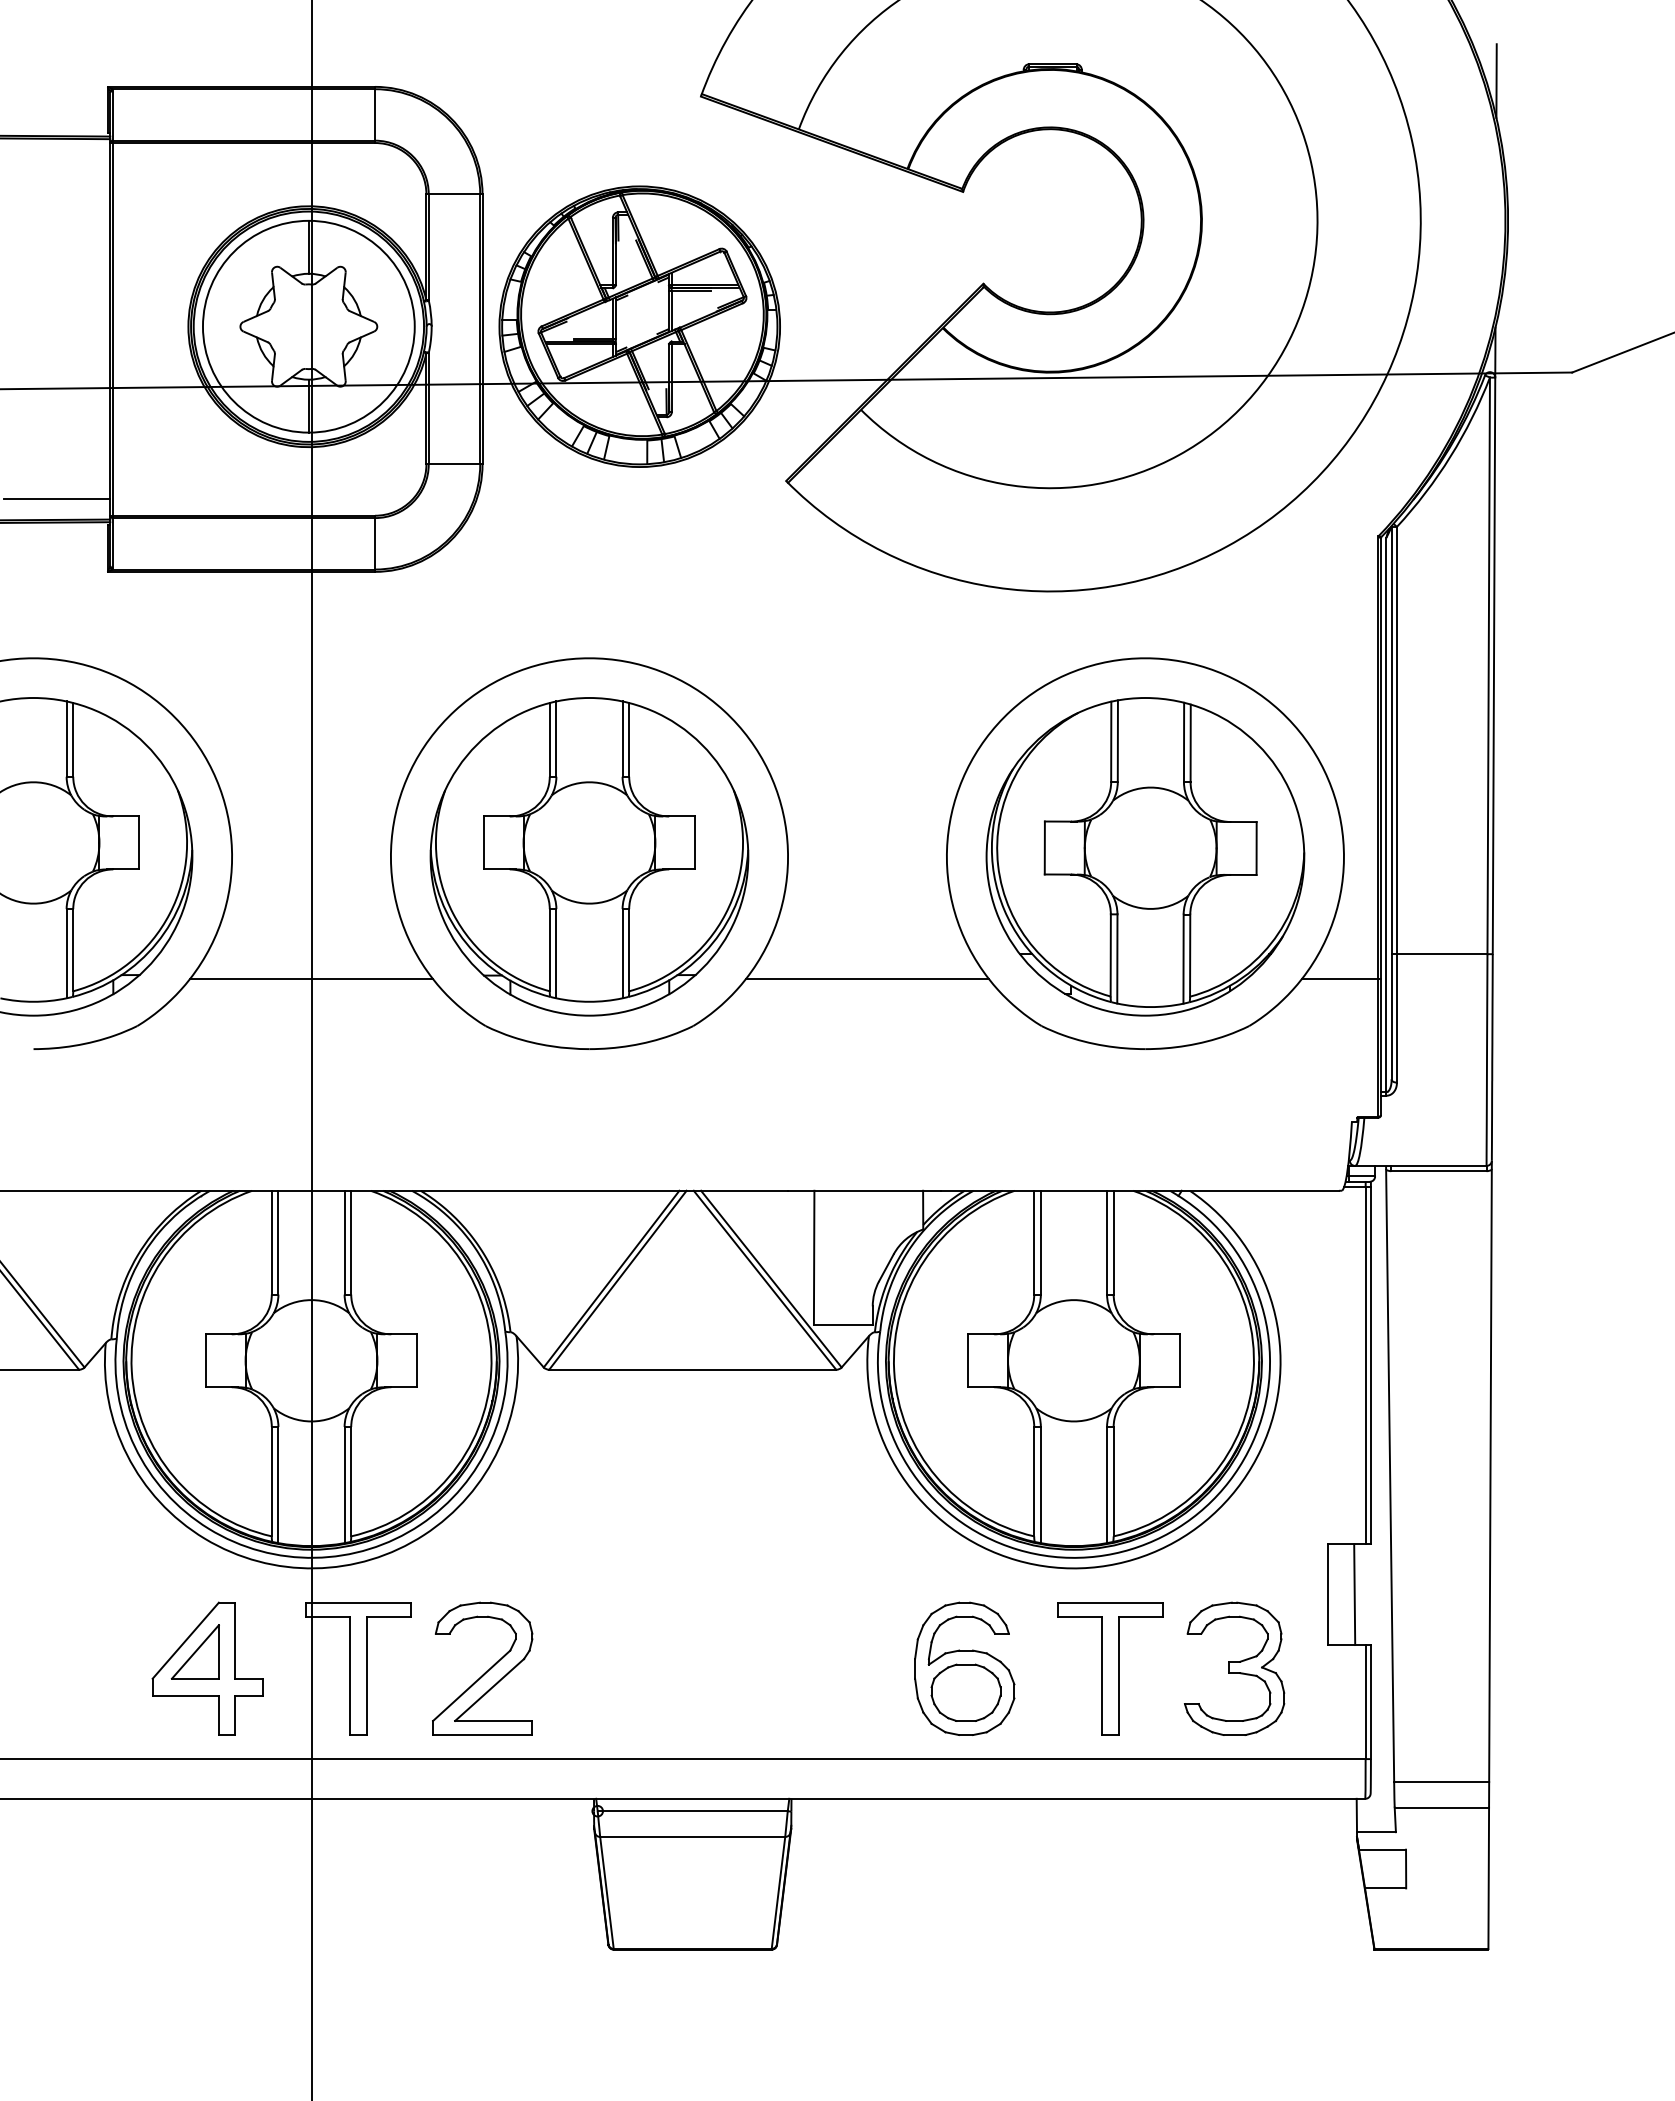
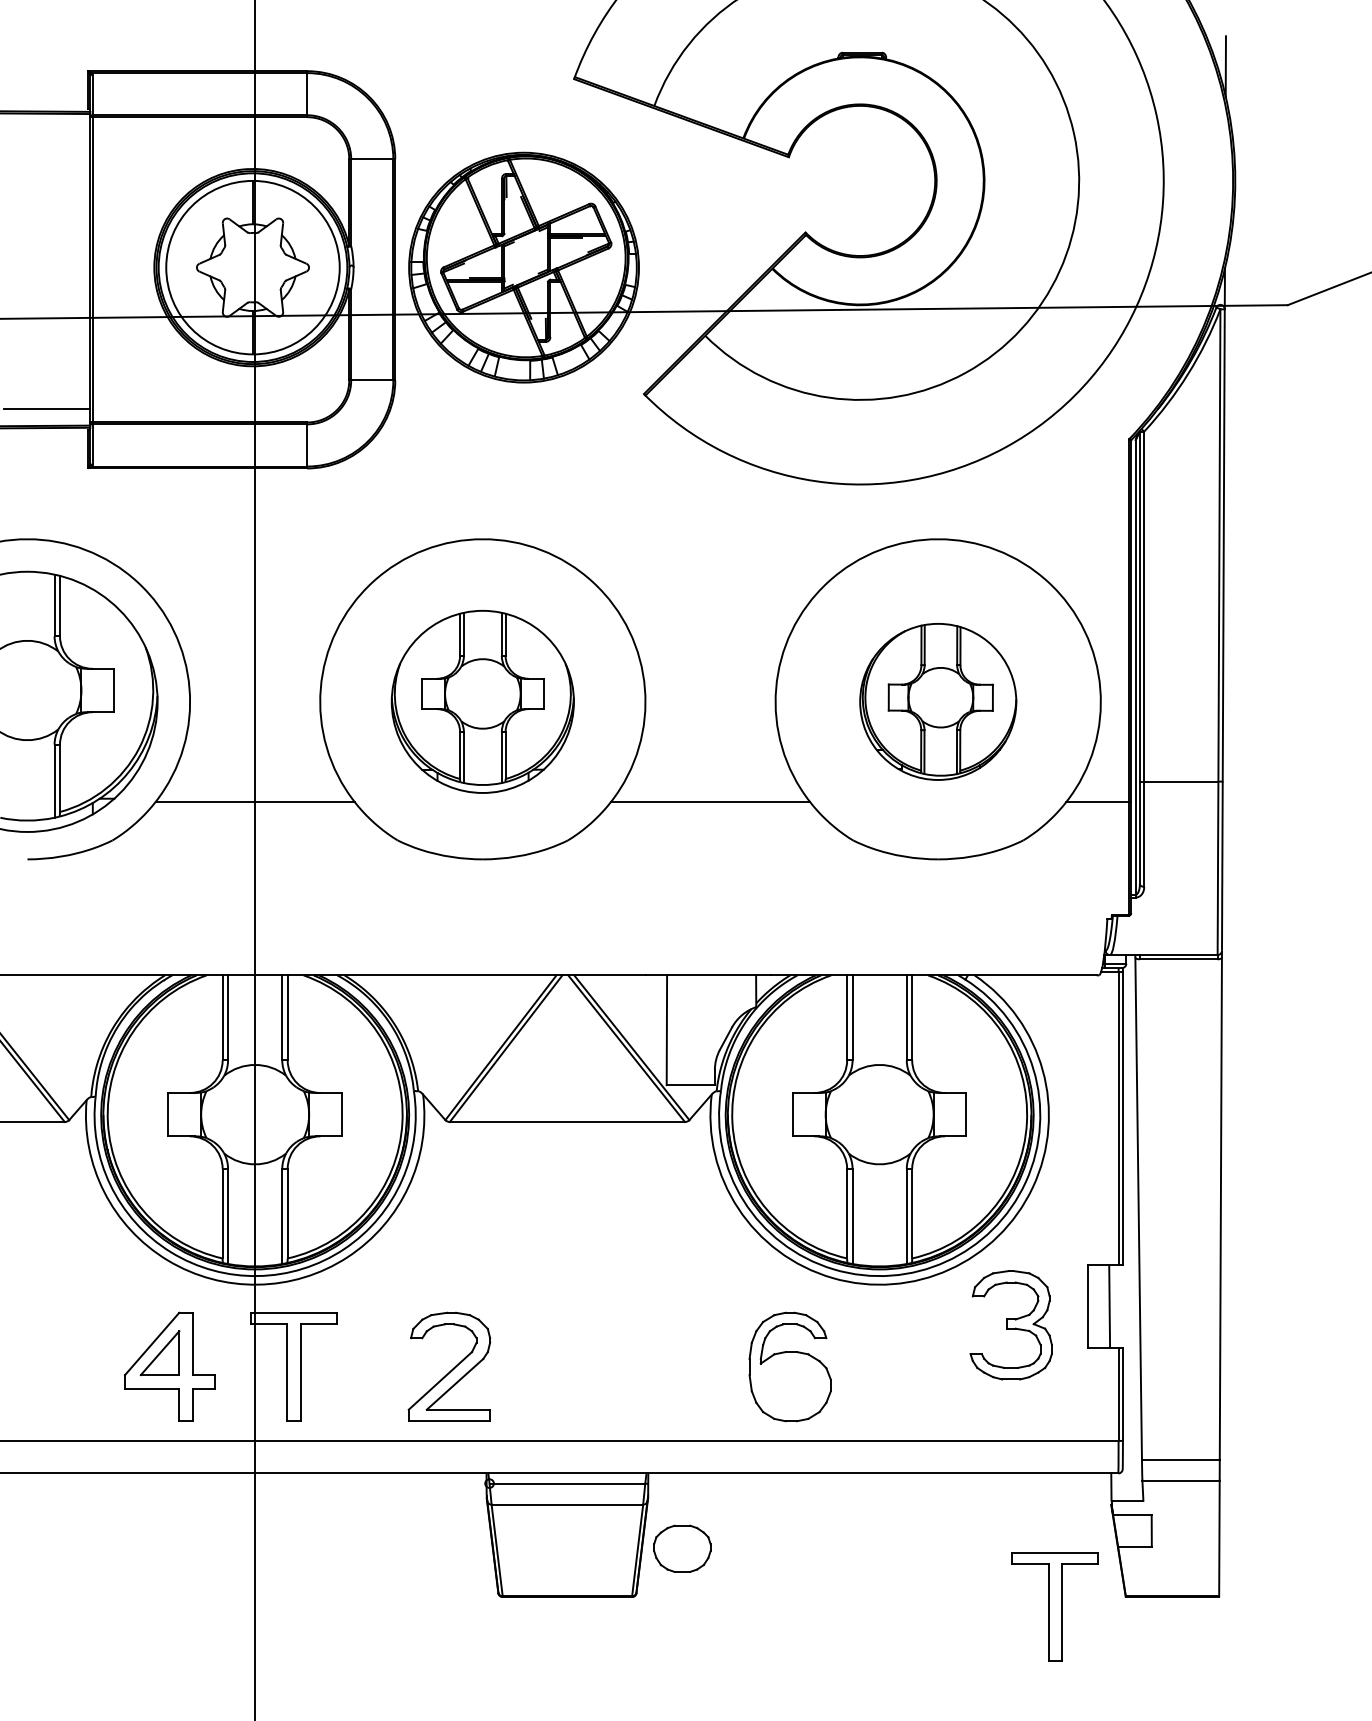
part: (589, 856) -> (482, 701), size x0.7
part: (1145, 856) -> (938, 701), size x0.6
part: (482, 1668) -> (449, 1366), moved
part: (1110, 1668) -> (1055, 1606), moved
part: (1234, 1668) -> (1011, 1324), moved
part: (965, 1692) -> (681, 1548), moved

